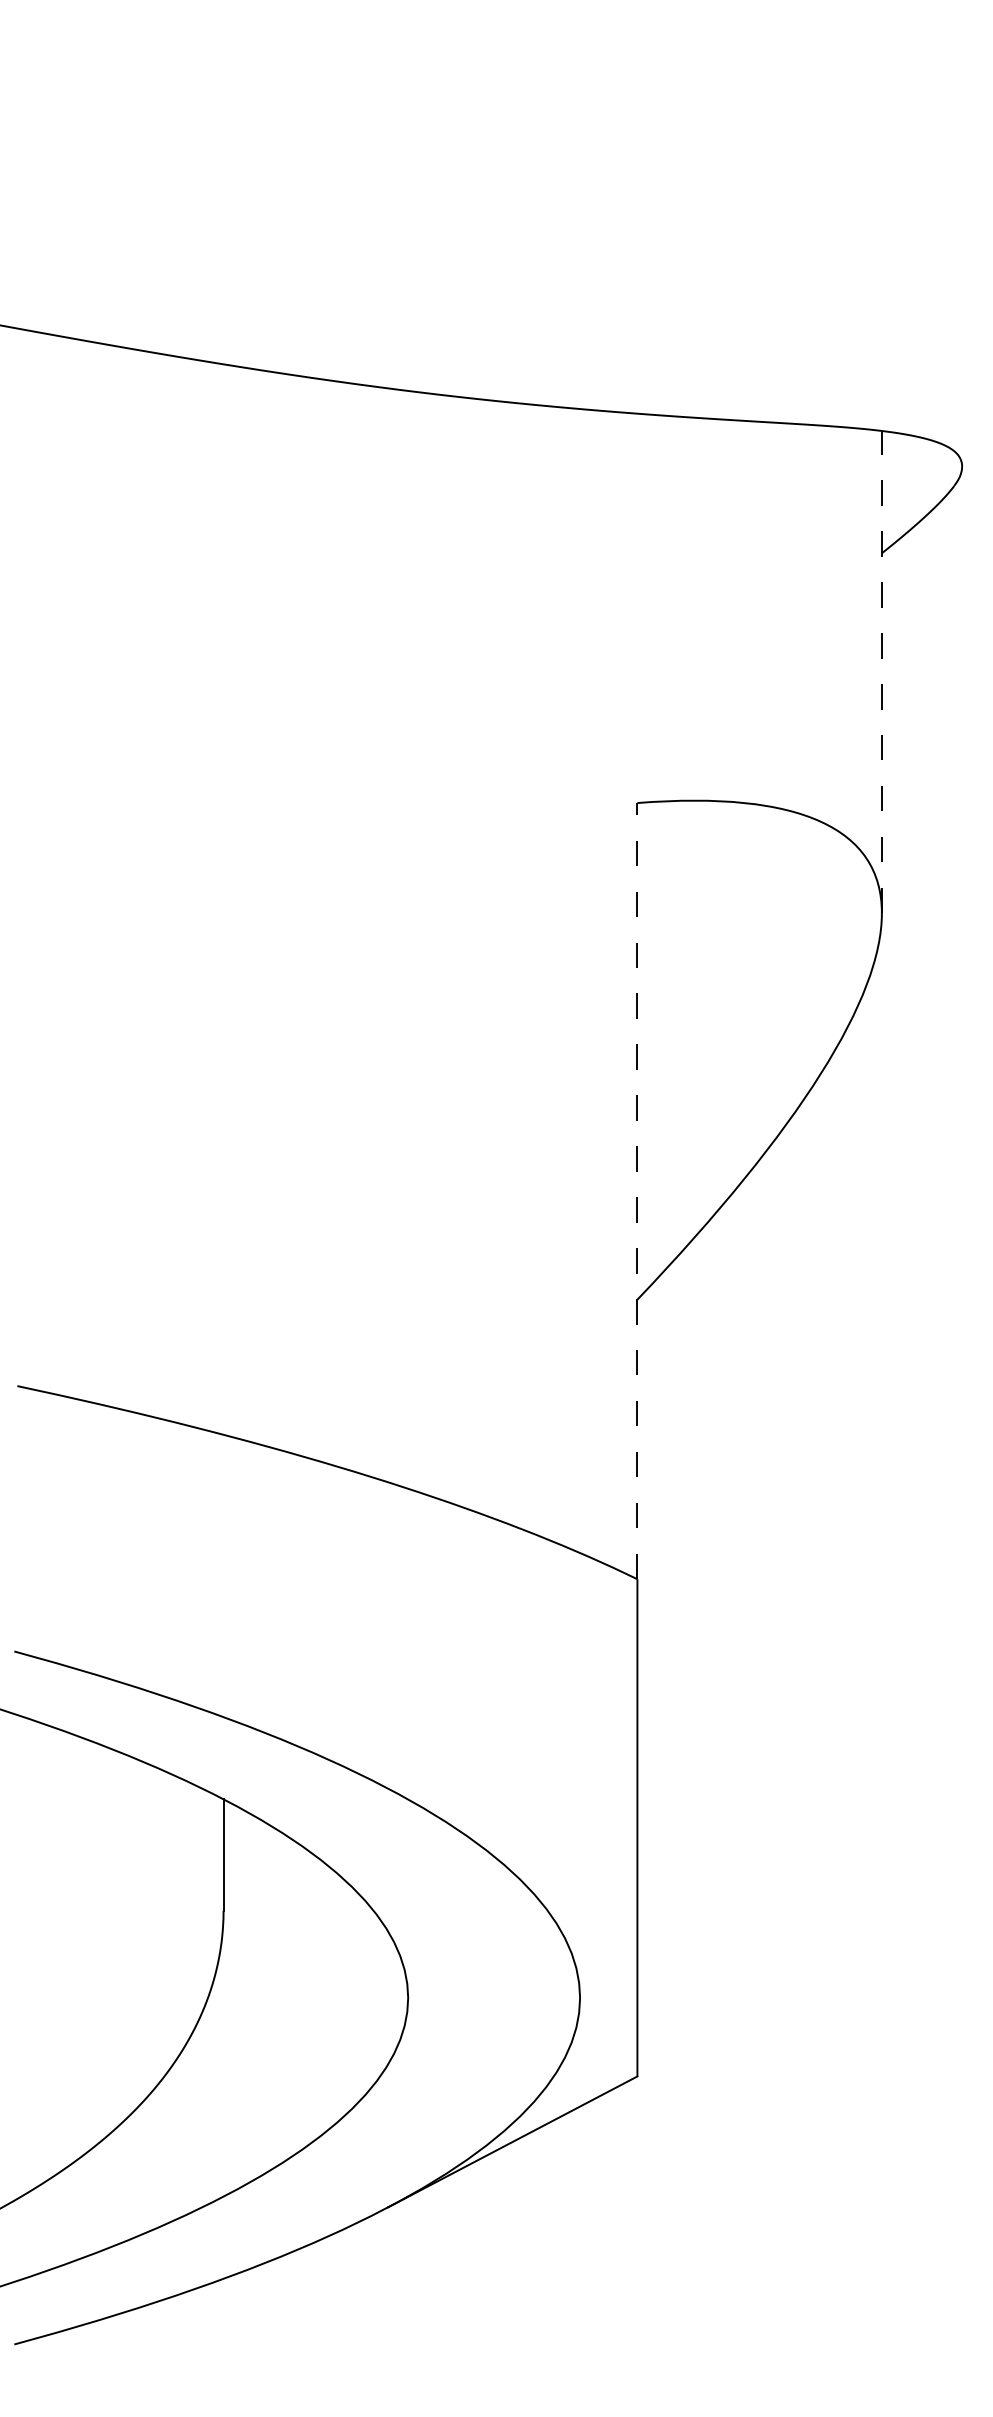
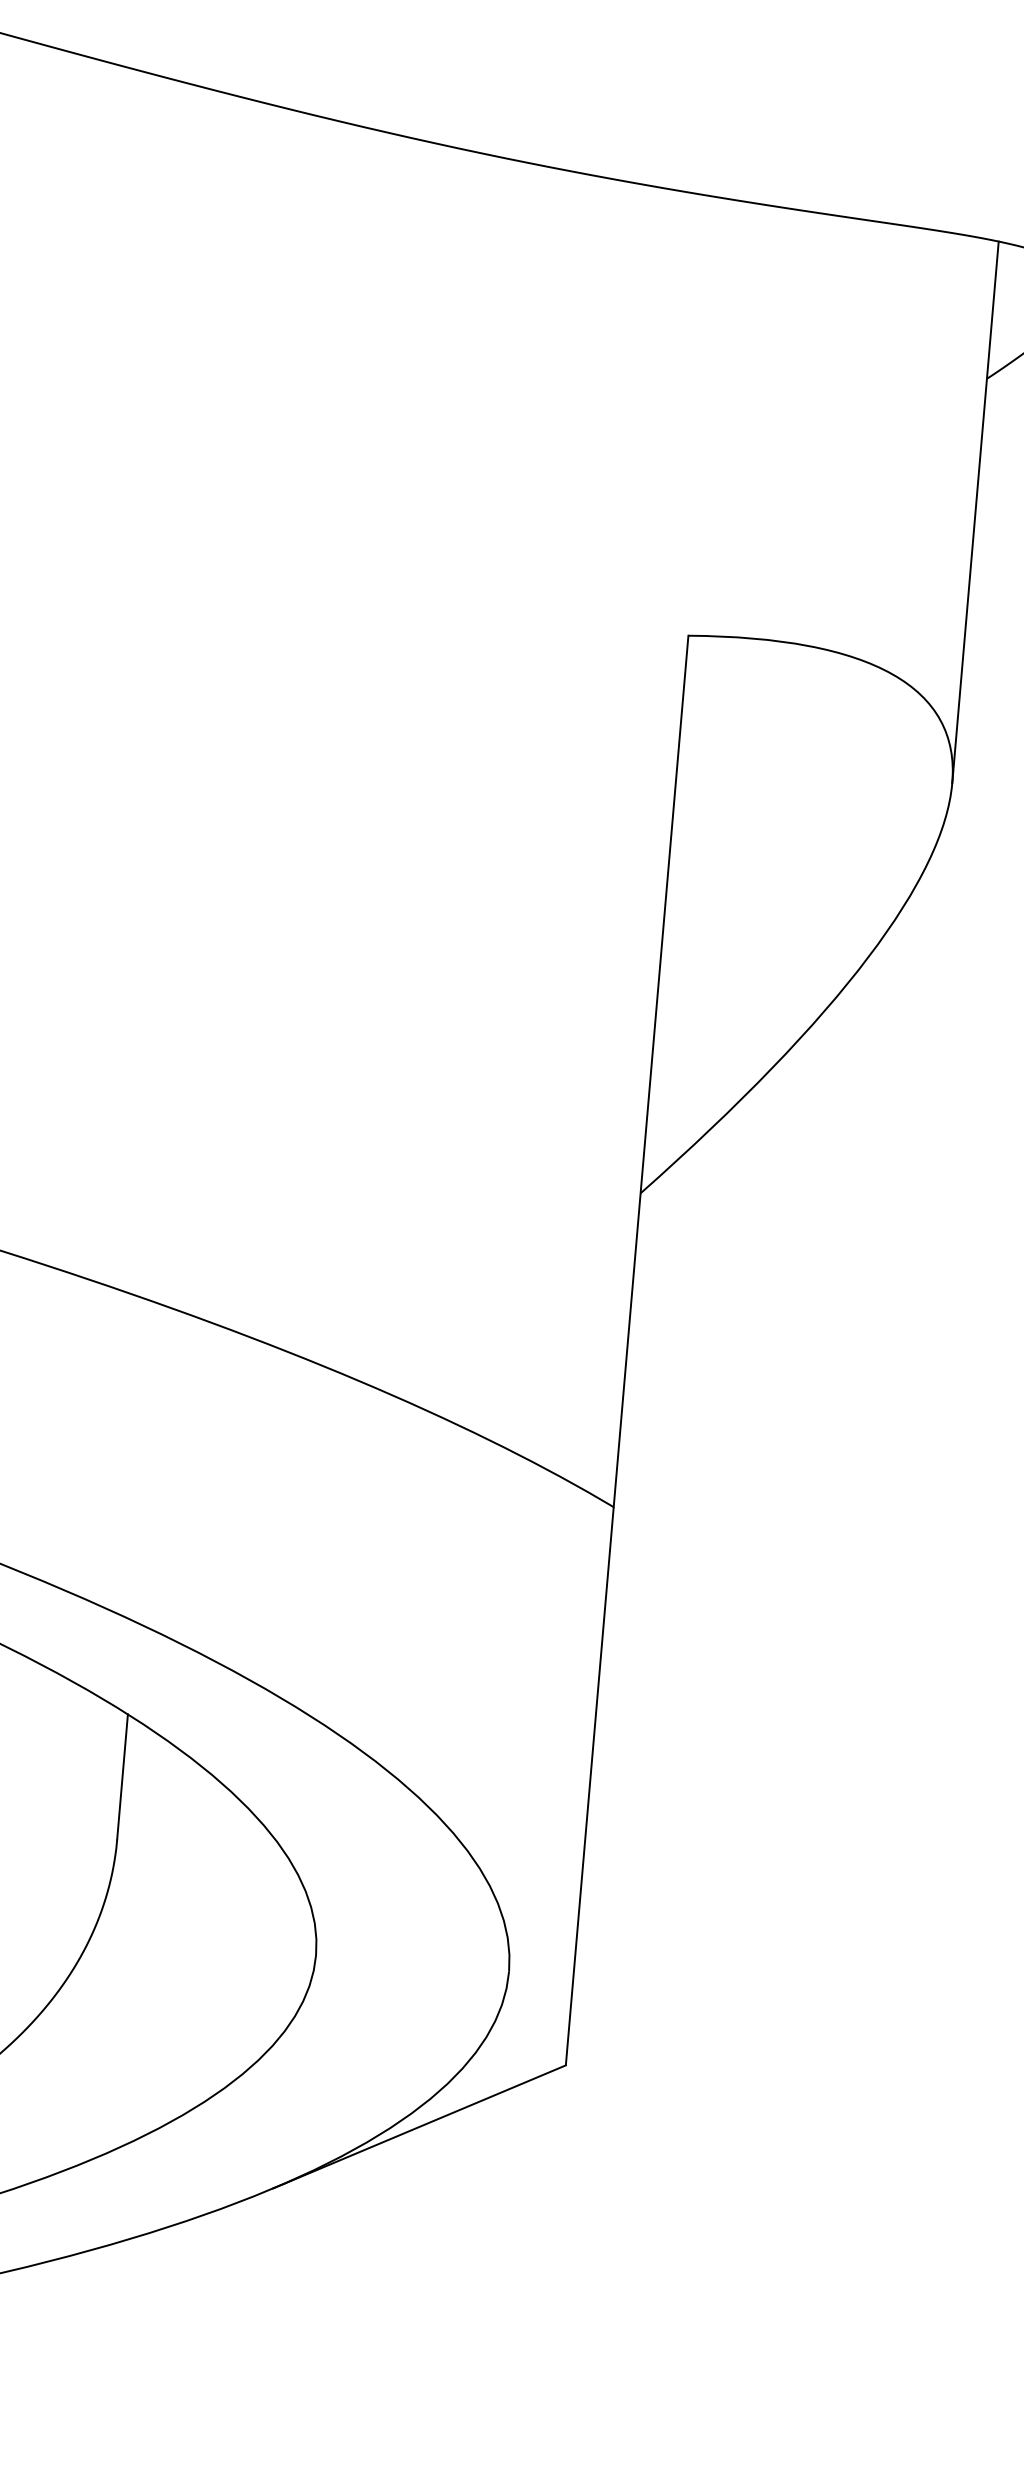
line: (881, 671) -> (975, 511), dashed -> solid
line: (637, 1190) -> (651, 1070), dashed -> solid

